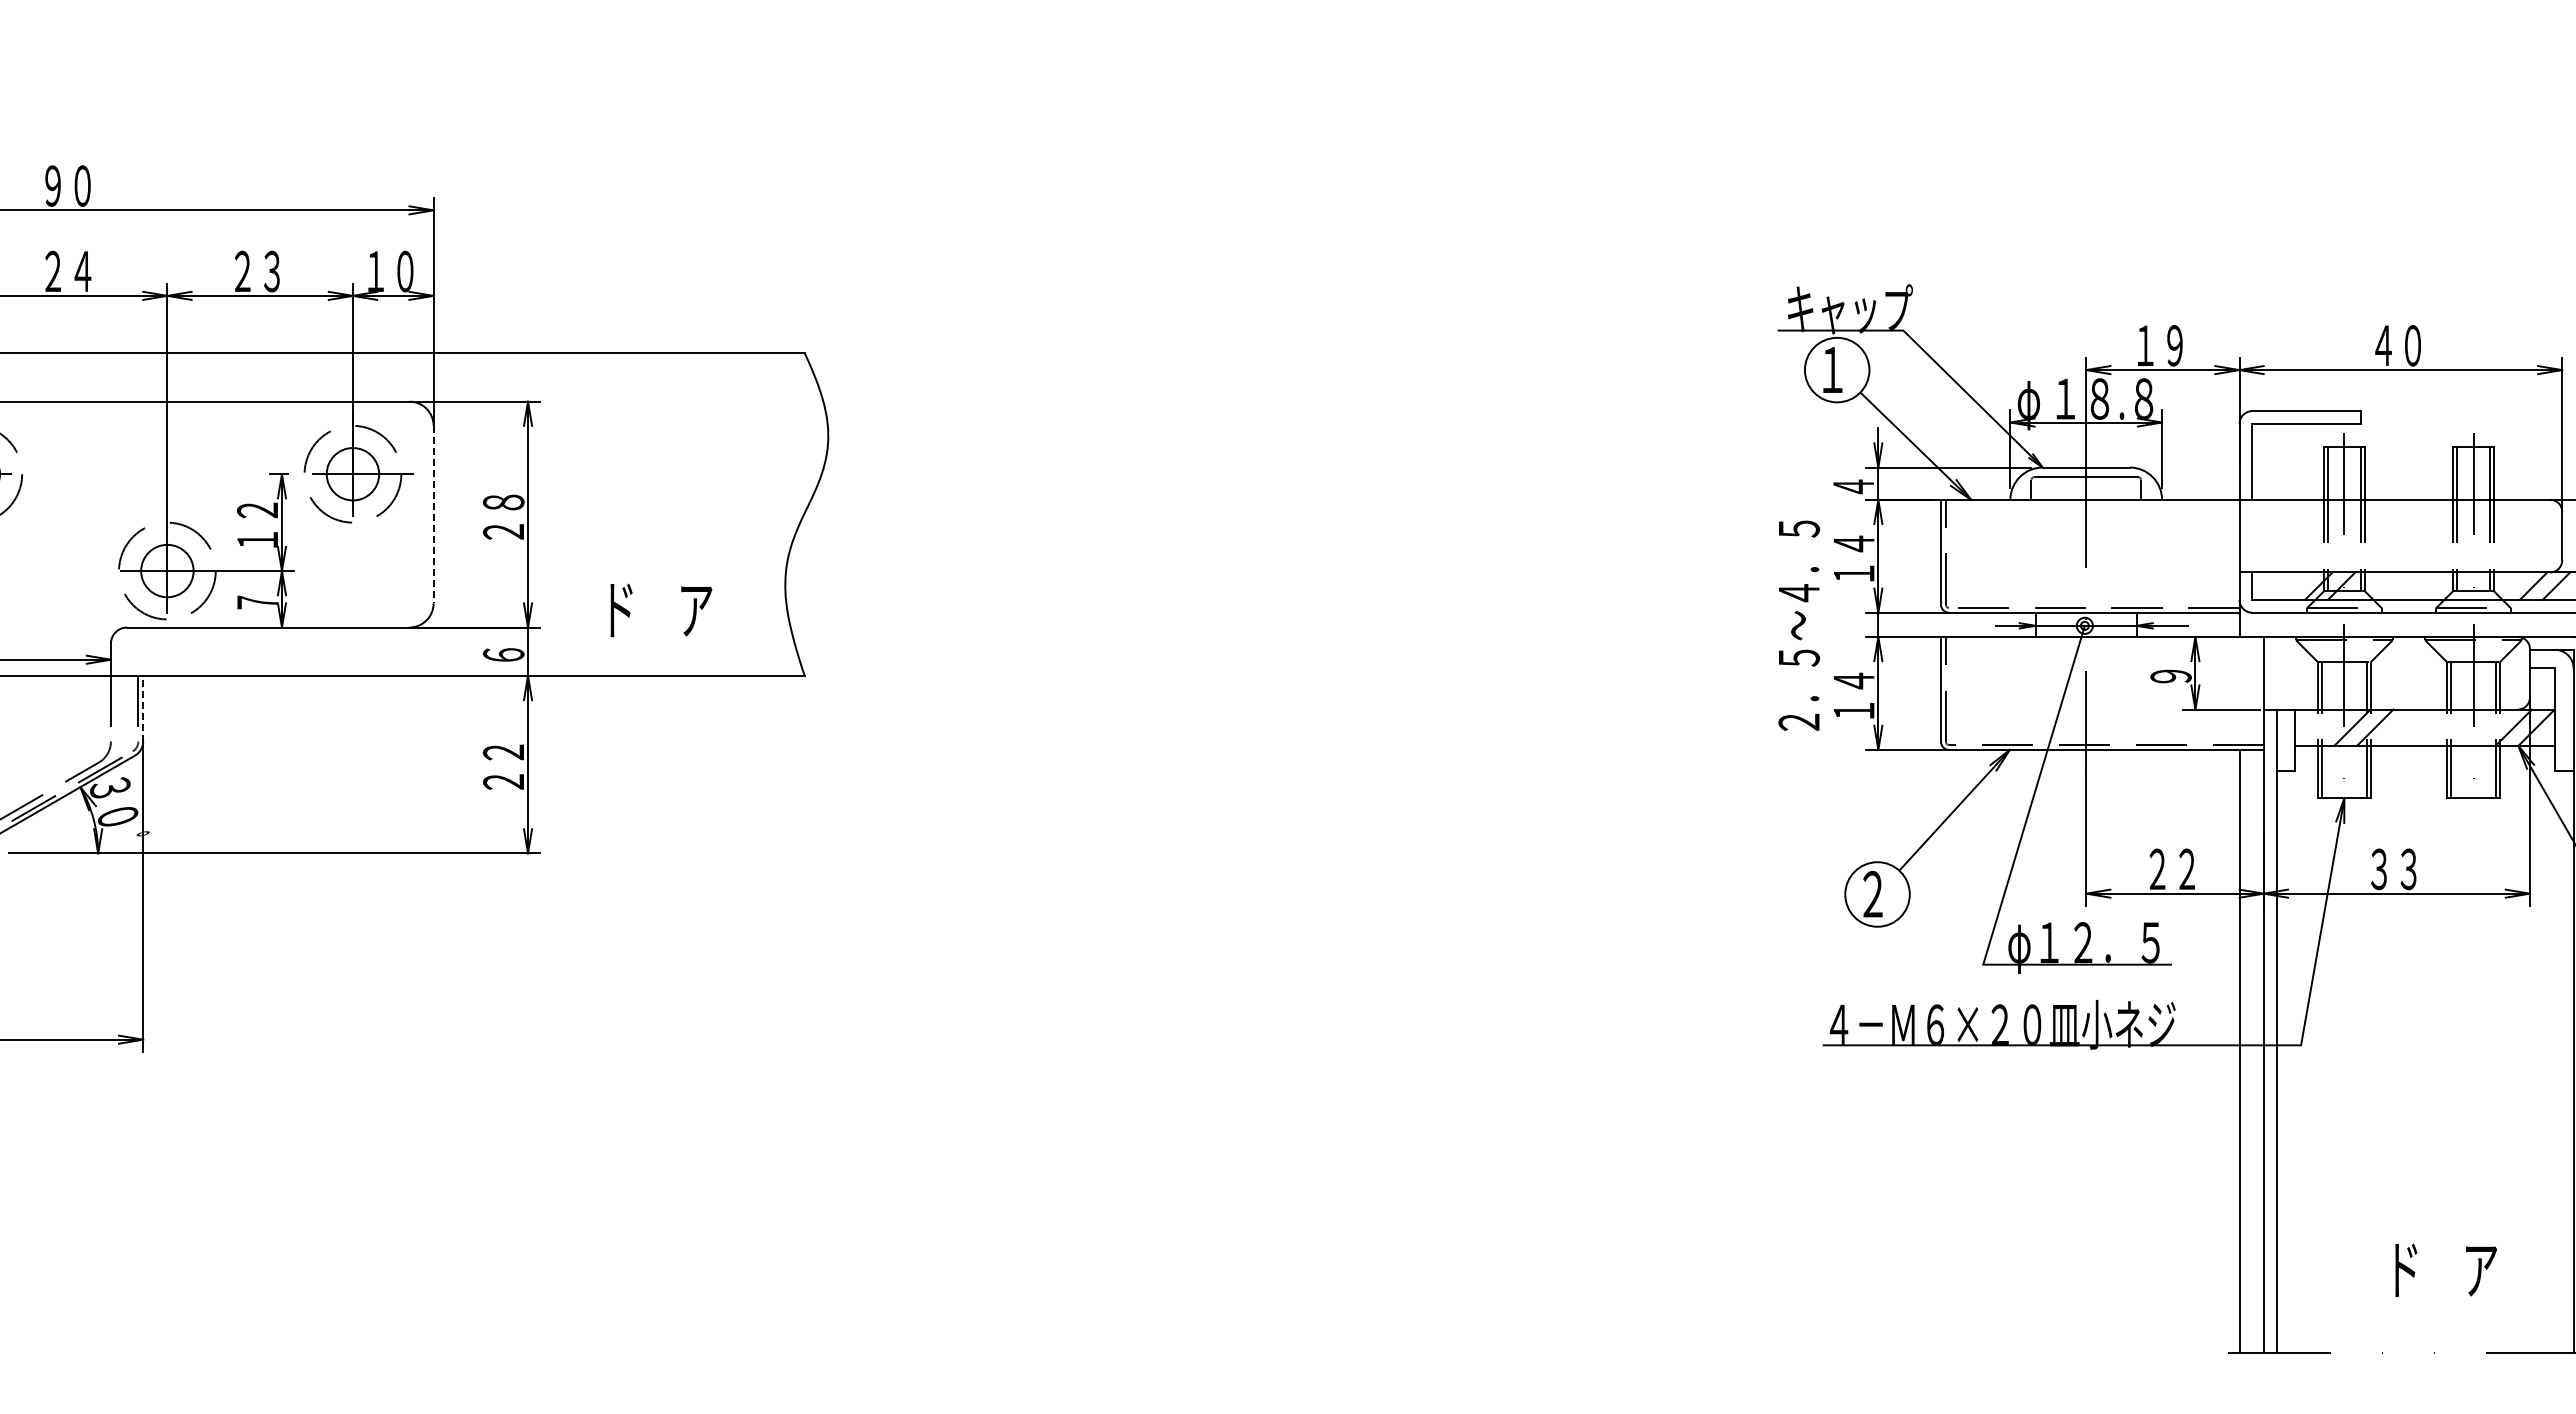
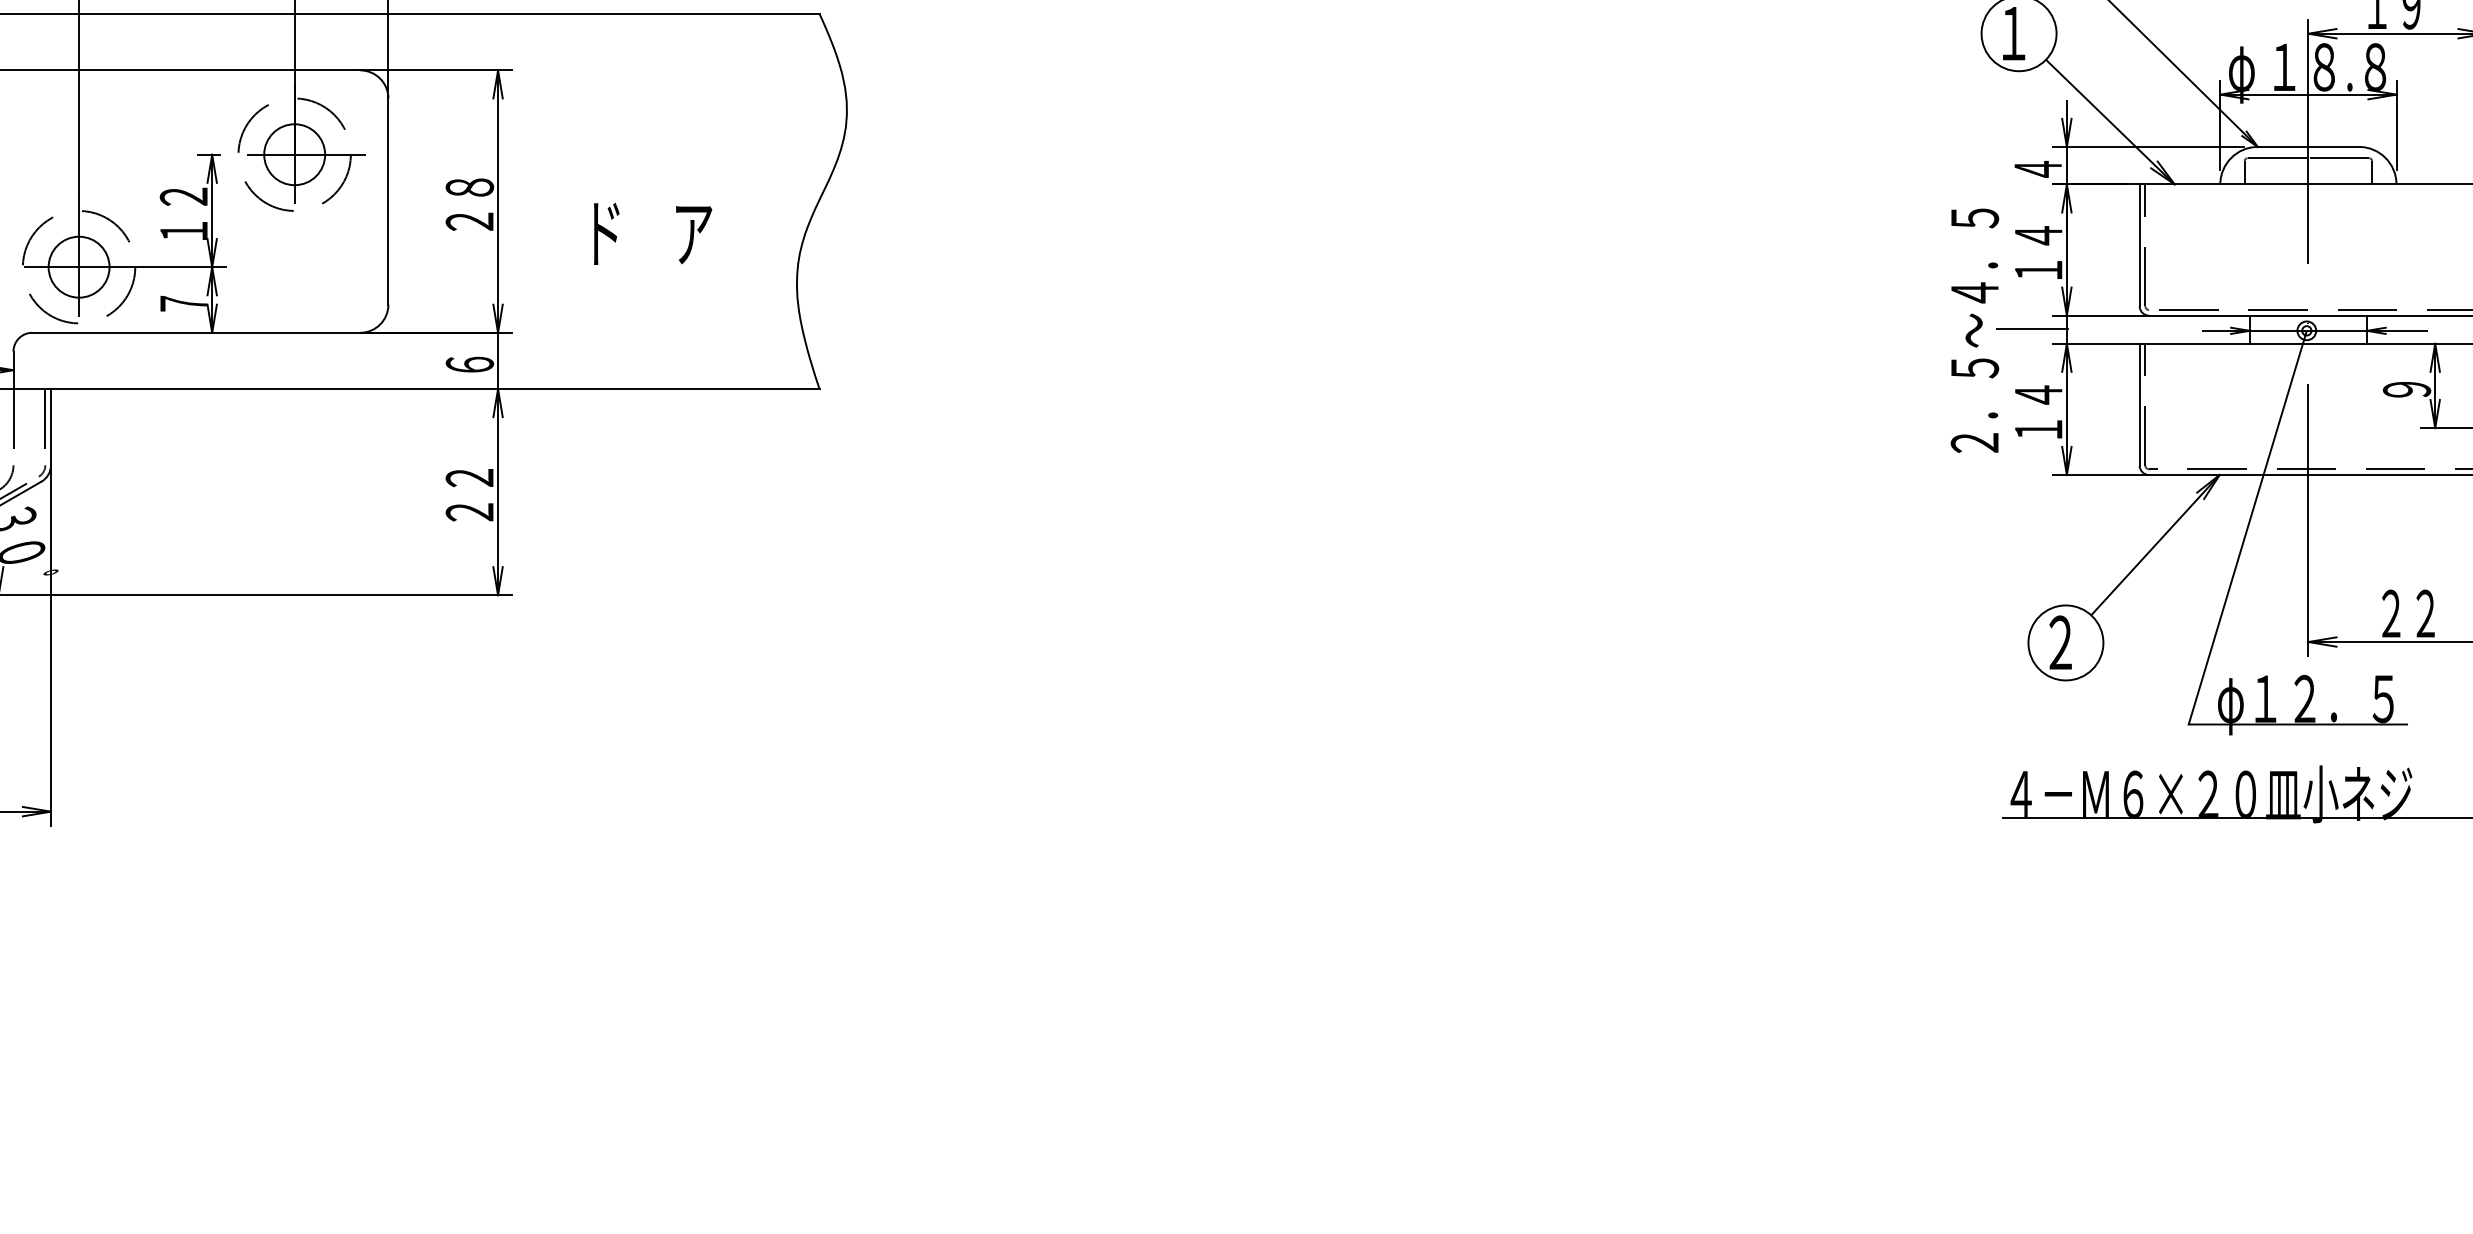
line: (433, 514) -> (388, 201), dashed -> solid
text: (661, 610) -> (653, 234), moved
line: (1848, 624) -> (2032, 329), added
line: (143, 708) -> (51, 426), dashed -> solid

